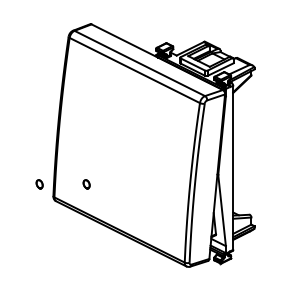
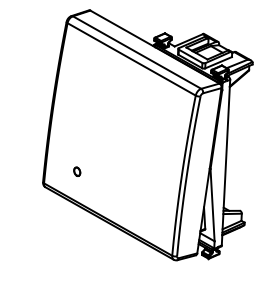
part: (39, 184) -> (29, 169), removed

